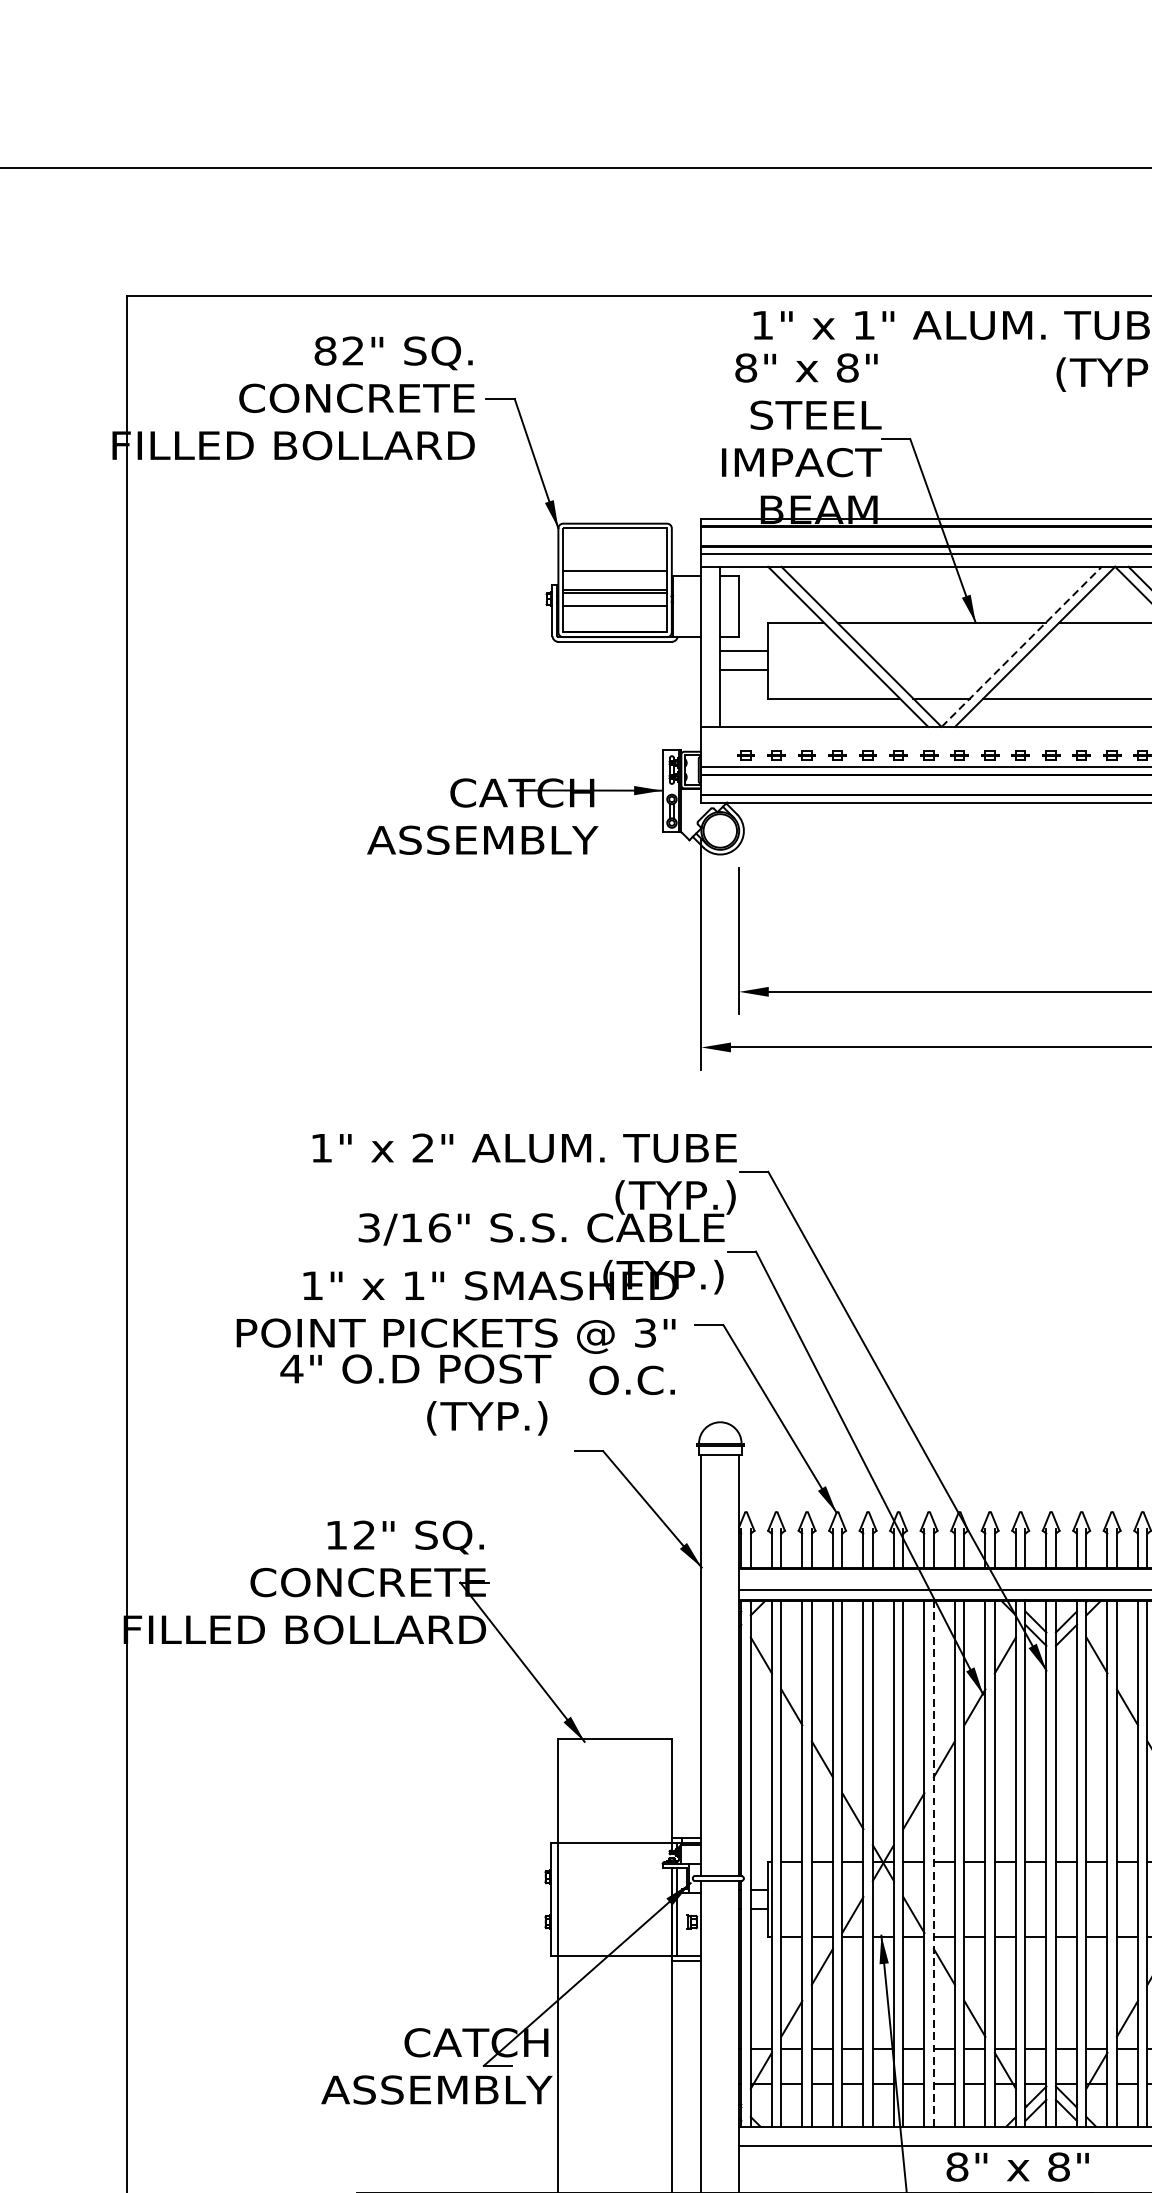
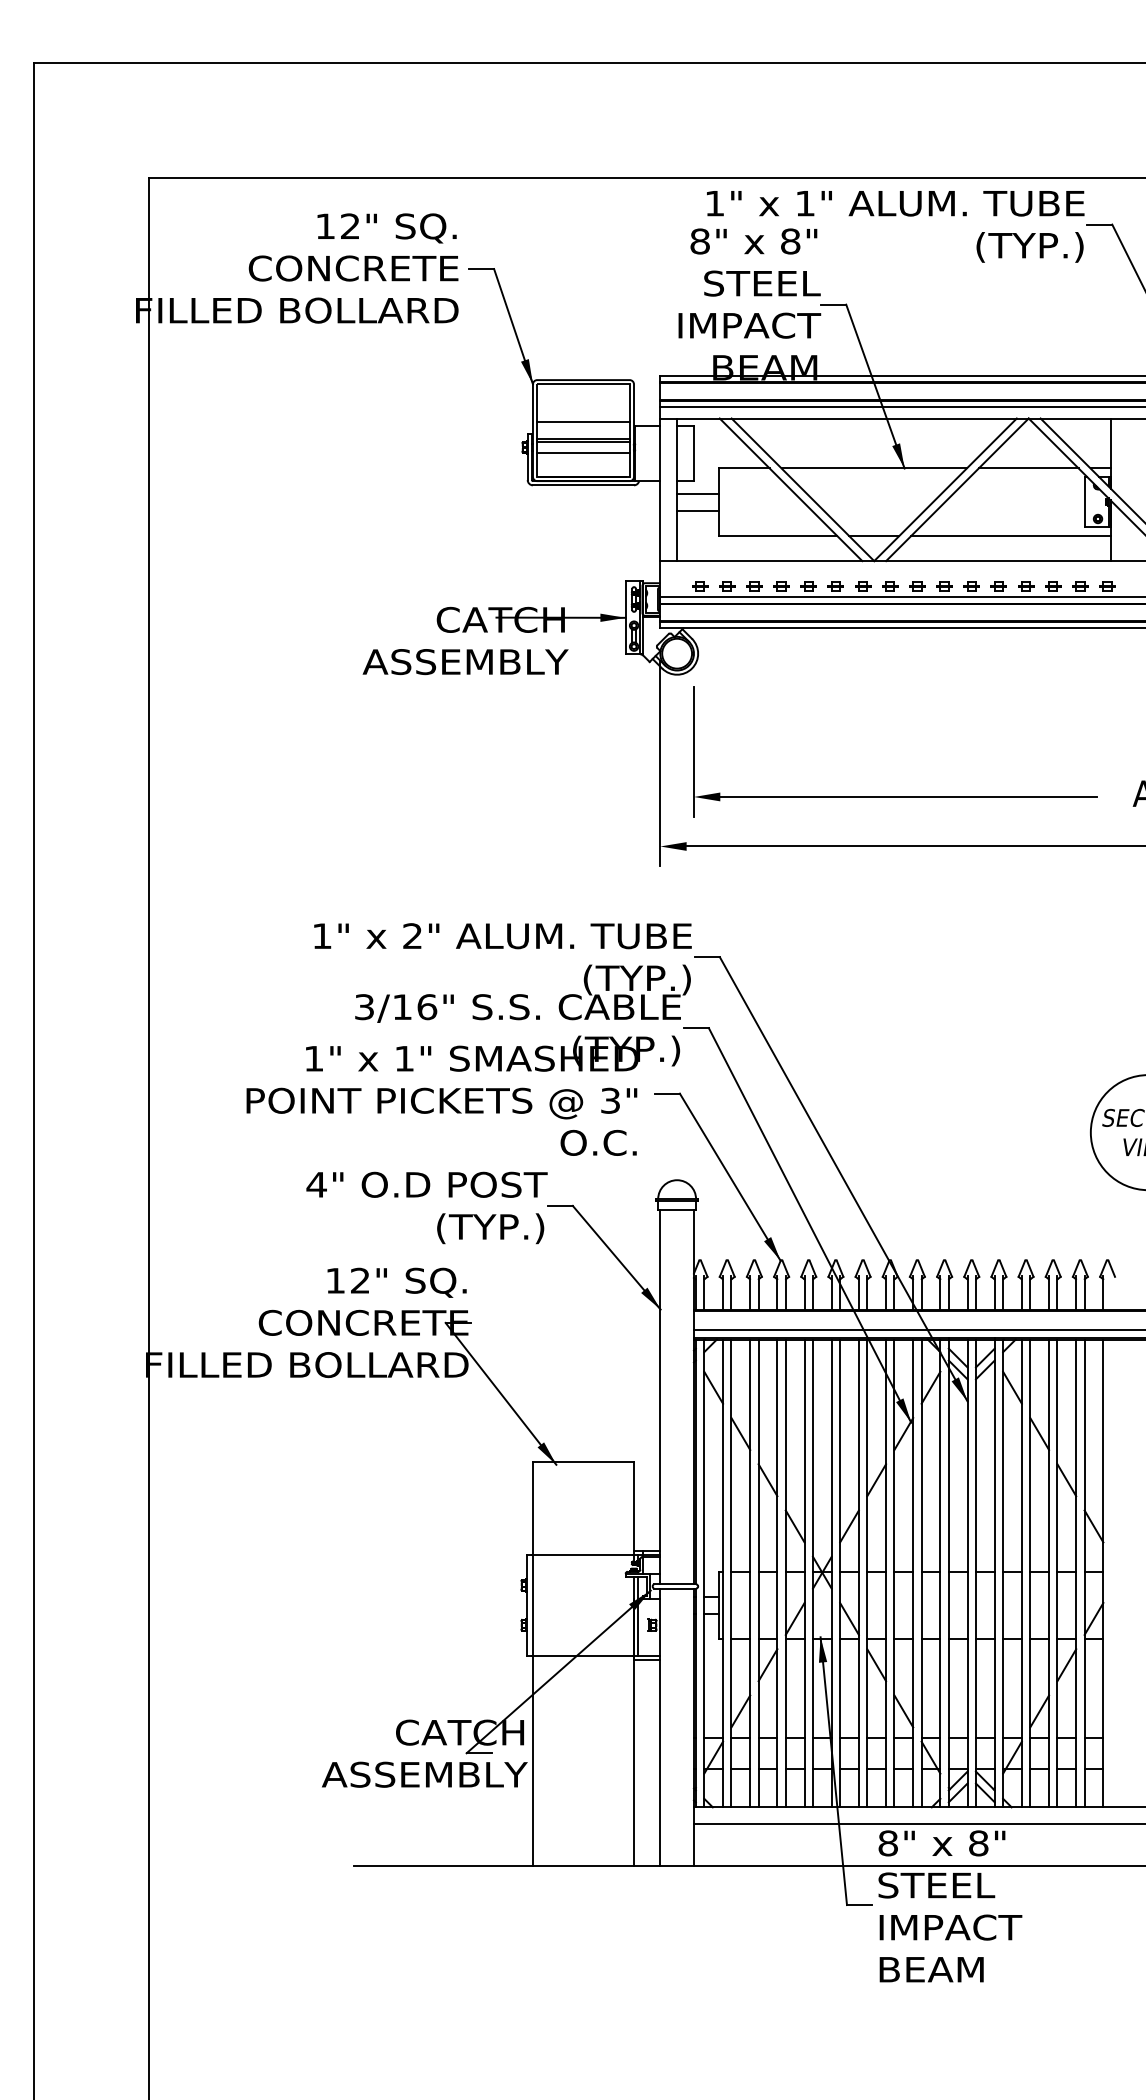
text: (325, 351) -> (325, 226), 82" -> 12"
line: (1021, 646) -> (945, 489), dashed -> solid
text: (415, 1394) -> (426, 1207), moved
line: (934, 1863) -> (867, 1573), dashed -> solid

